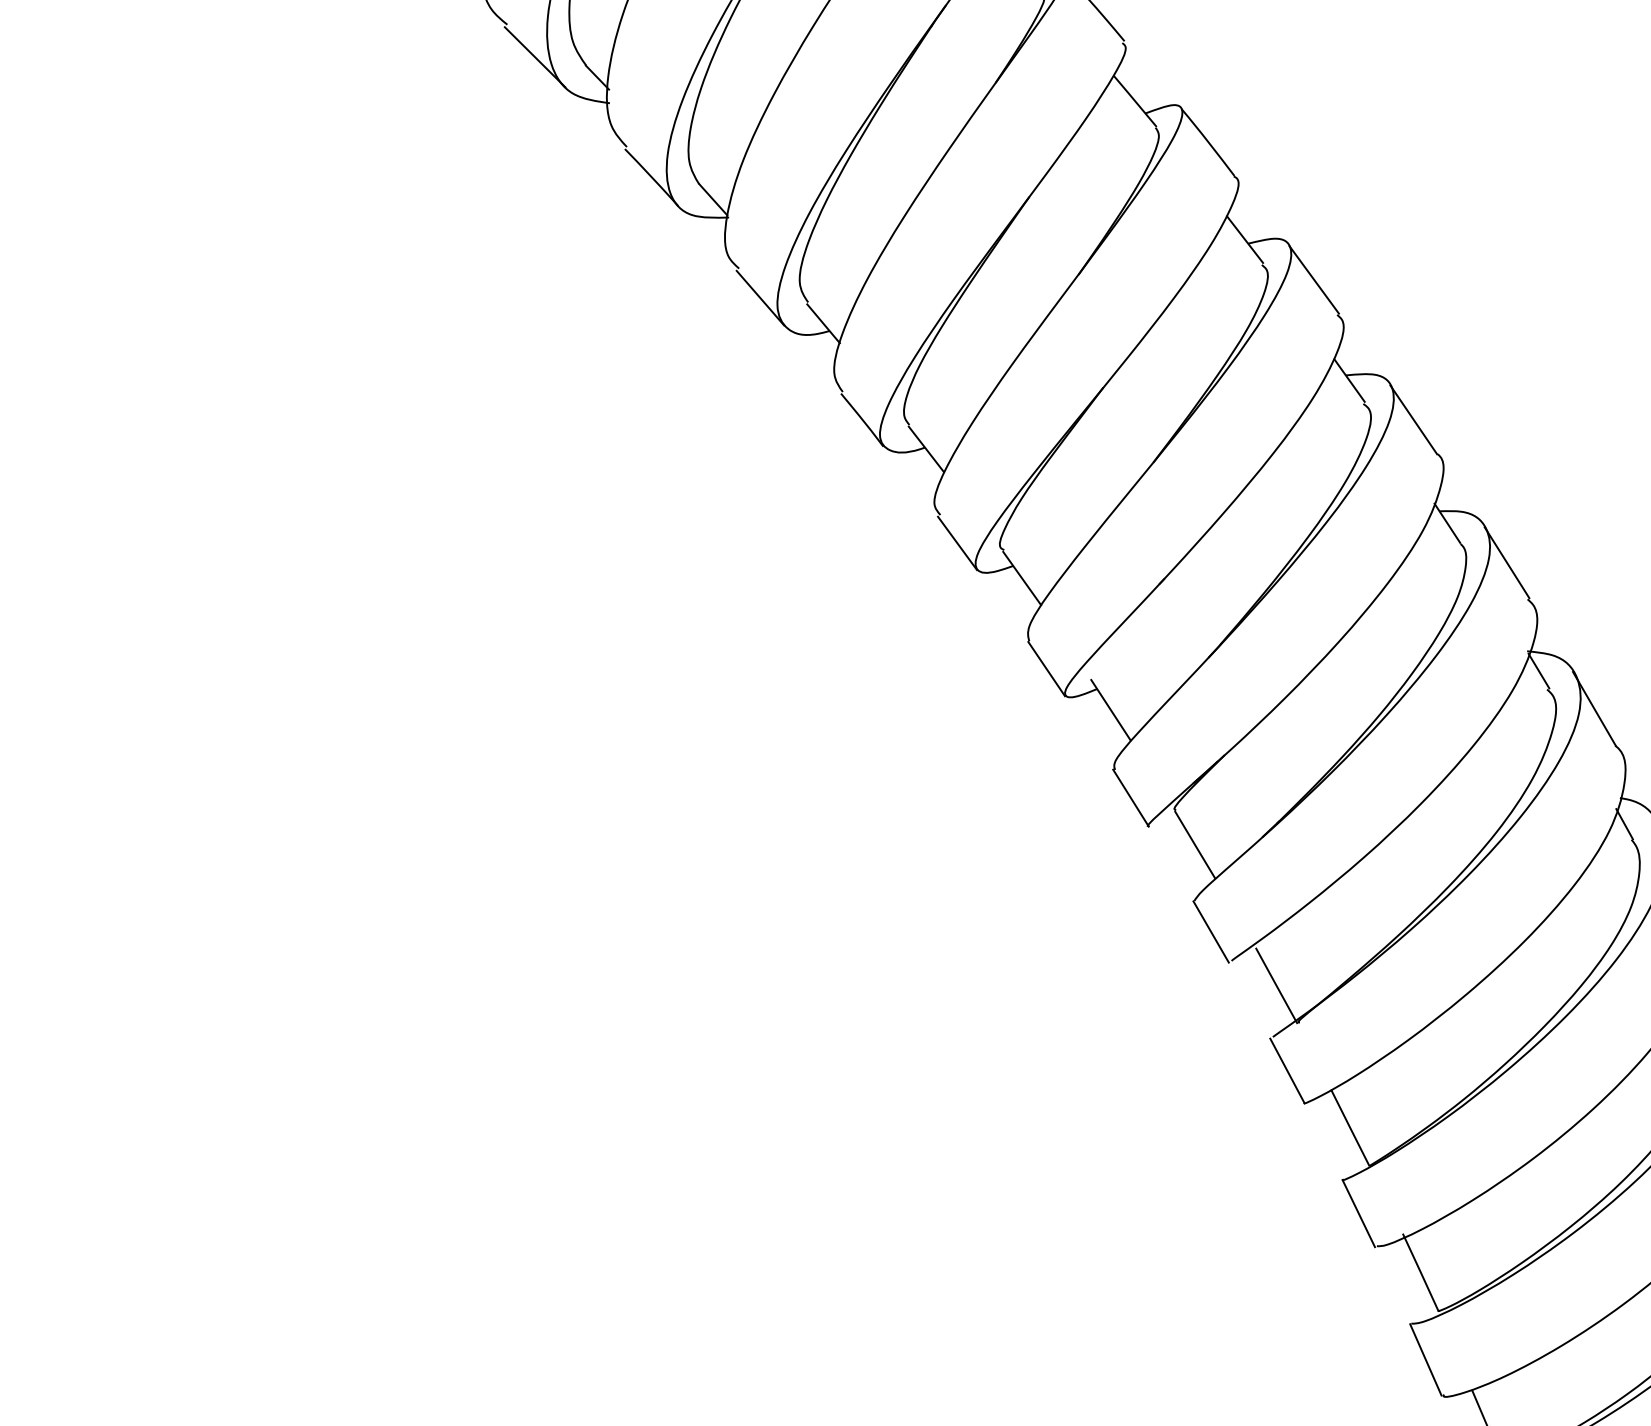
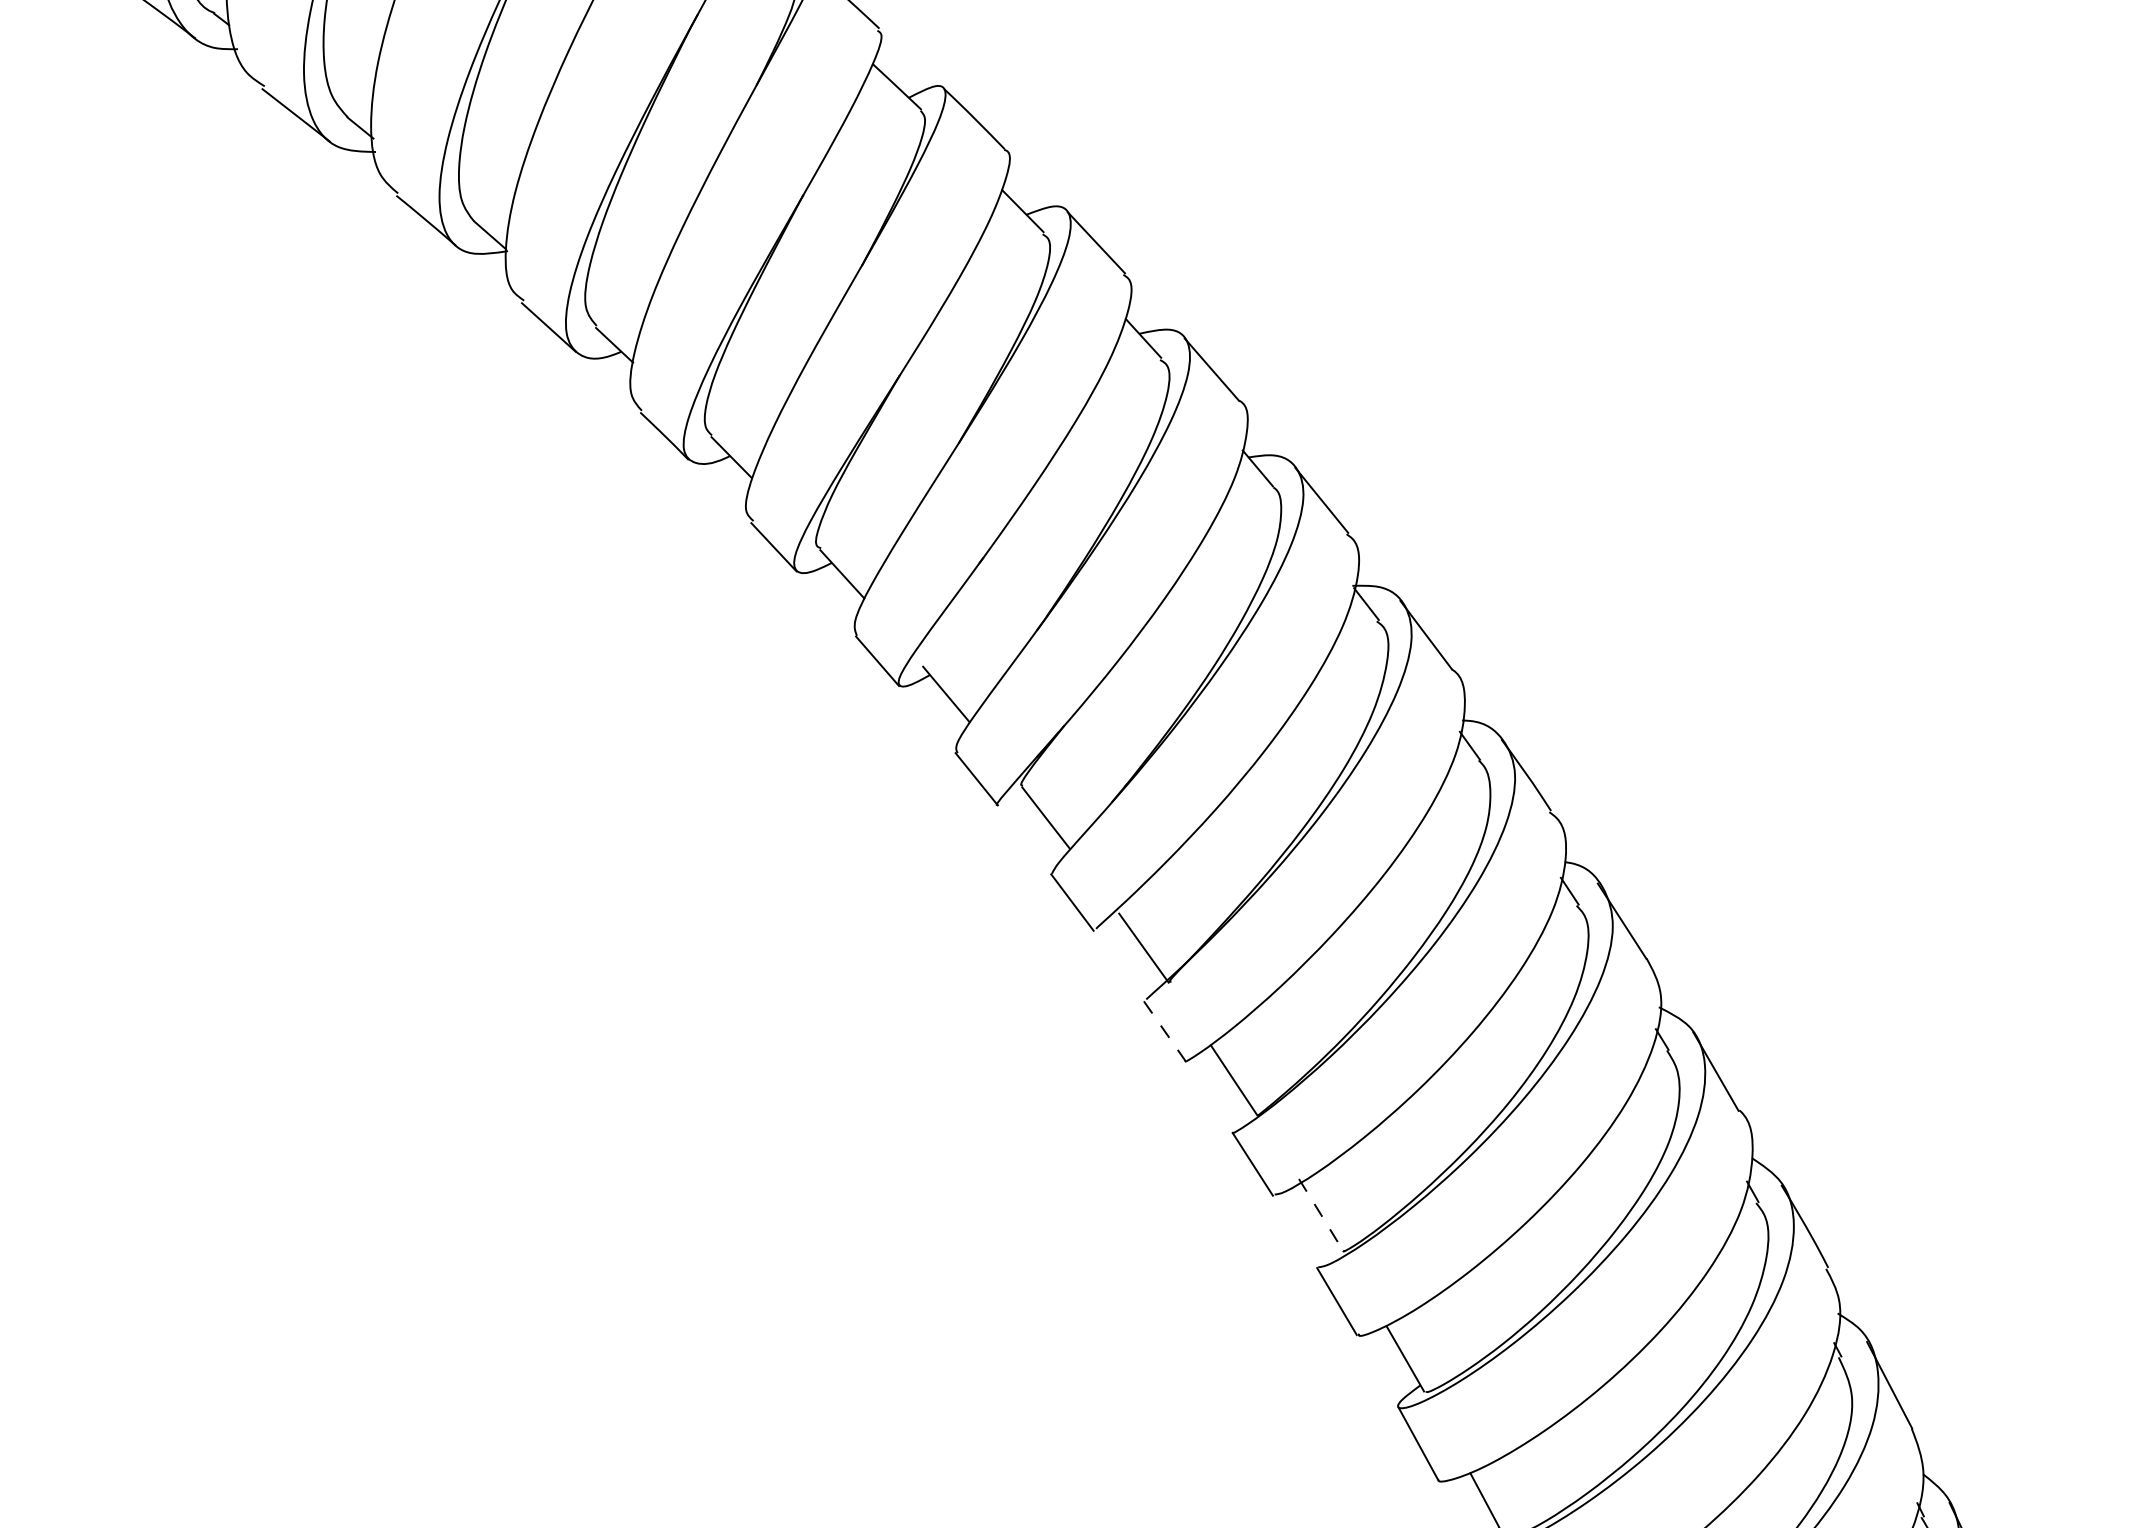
line: (1288, 1071) -> (1165, 1031), solid -> dashed
line: (1420, 1272) -> (1321, 1215), solid -> dashed

